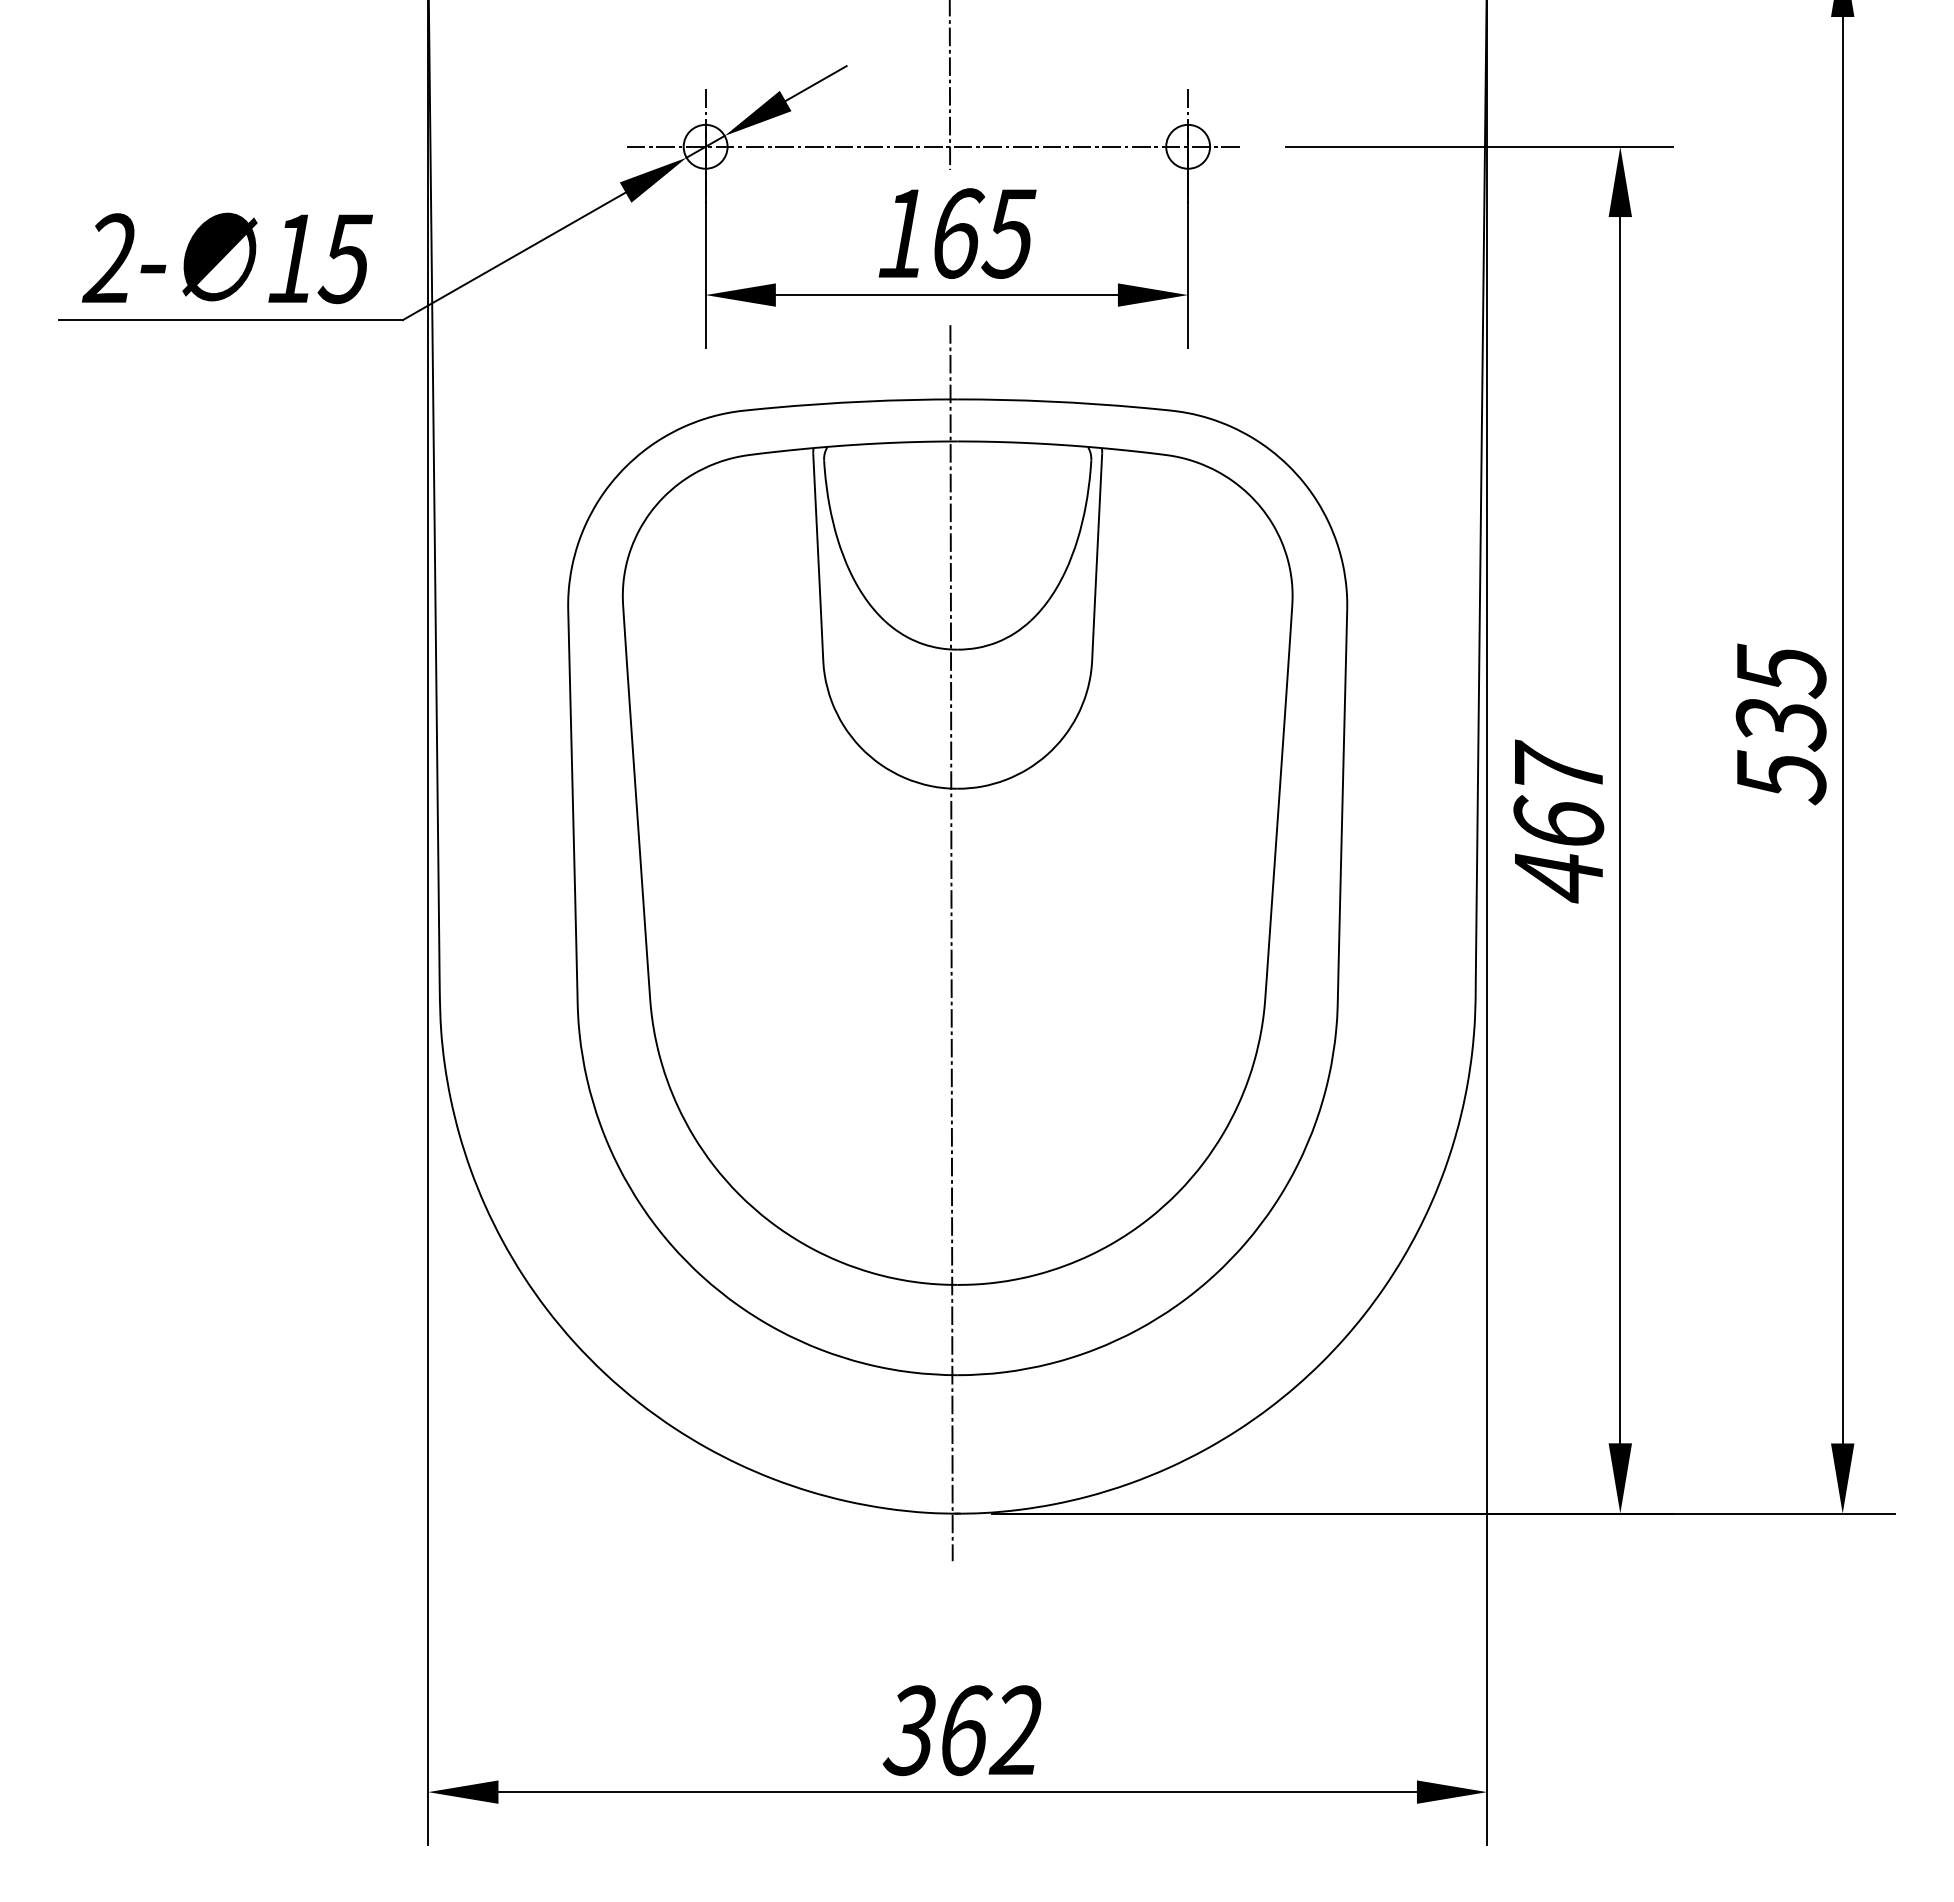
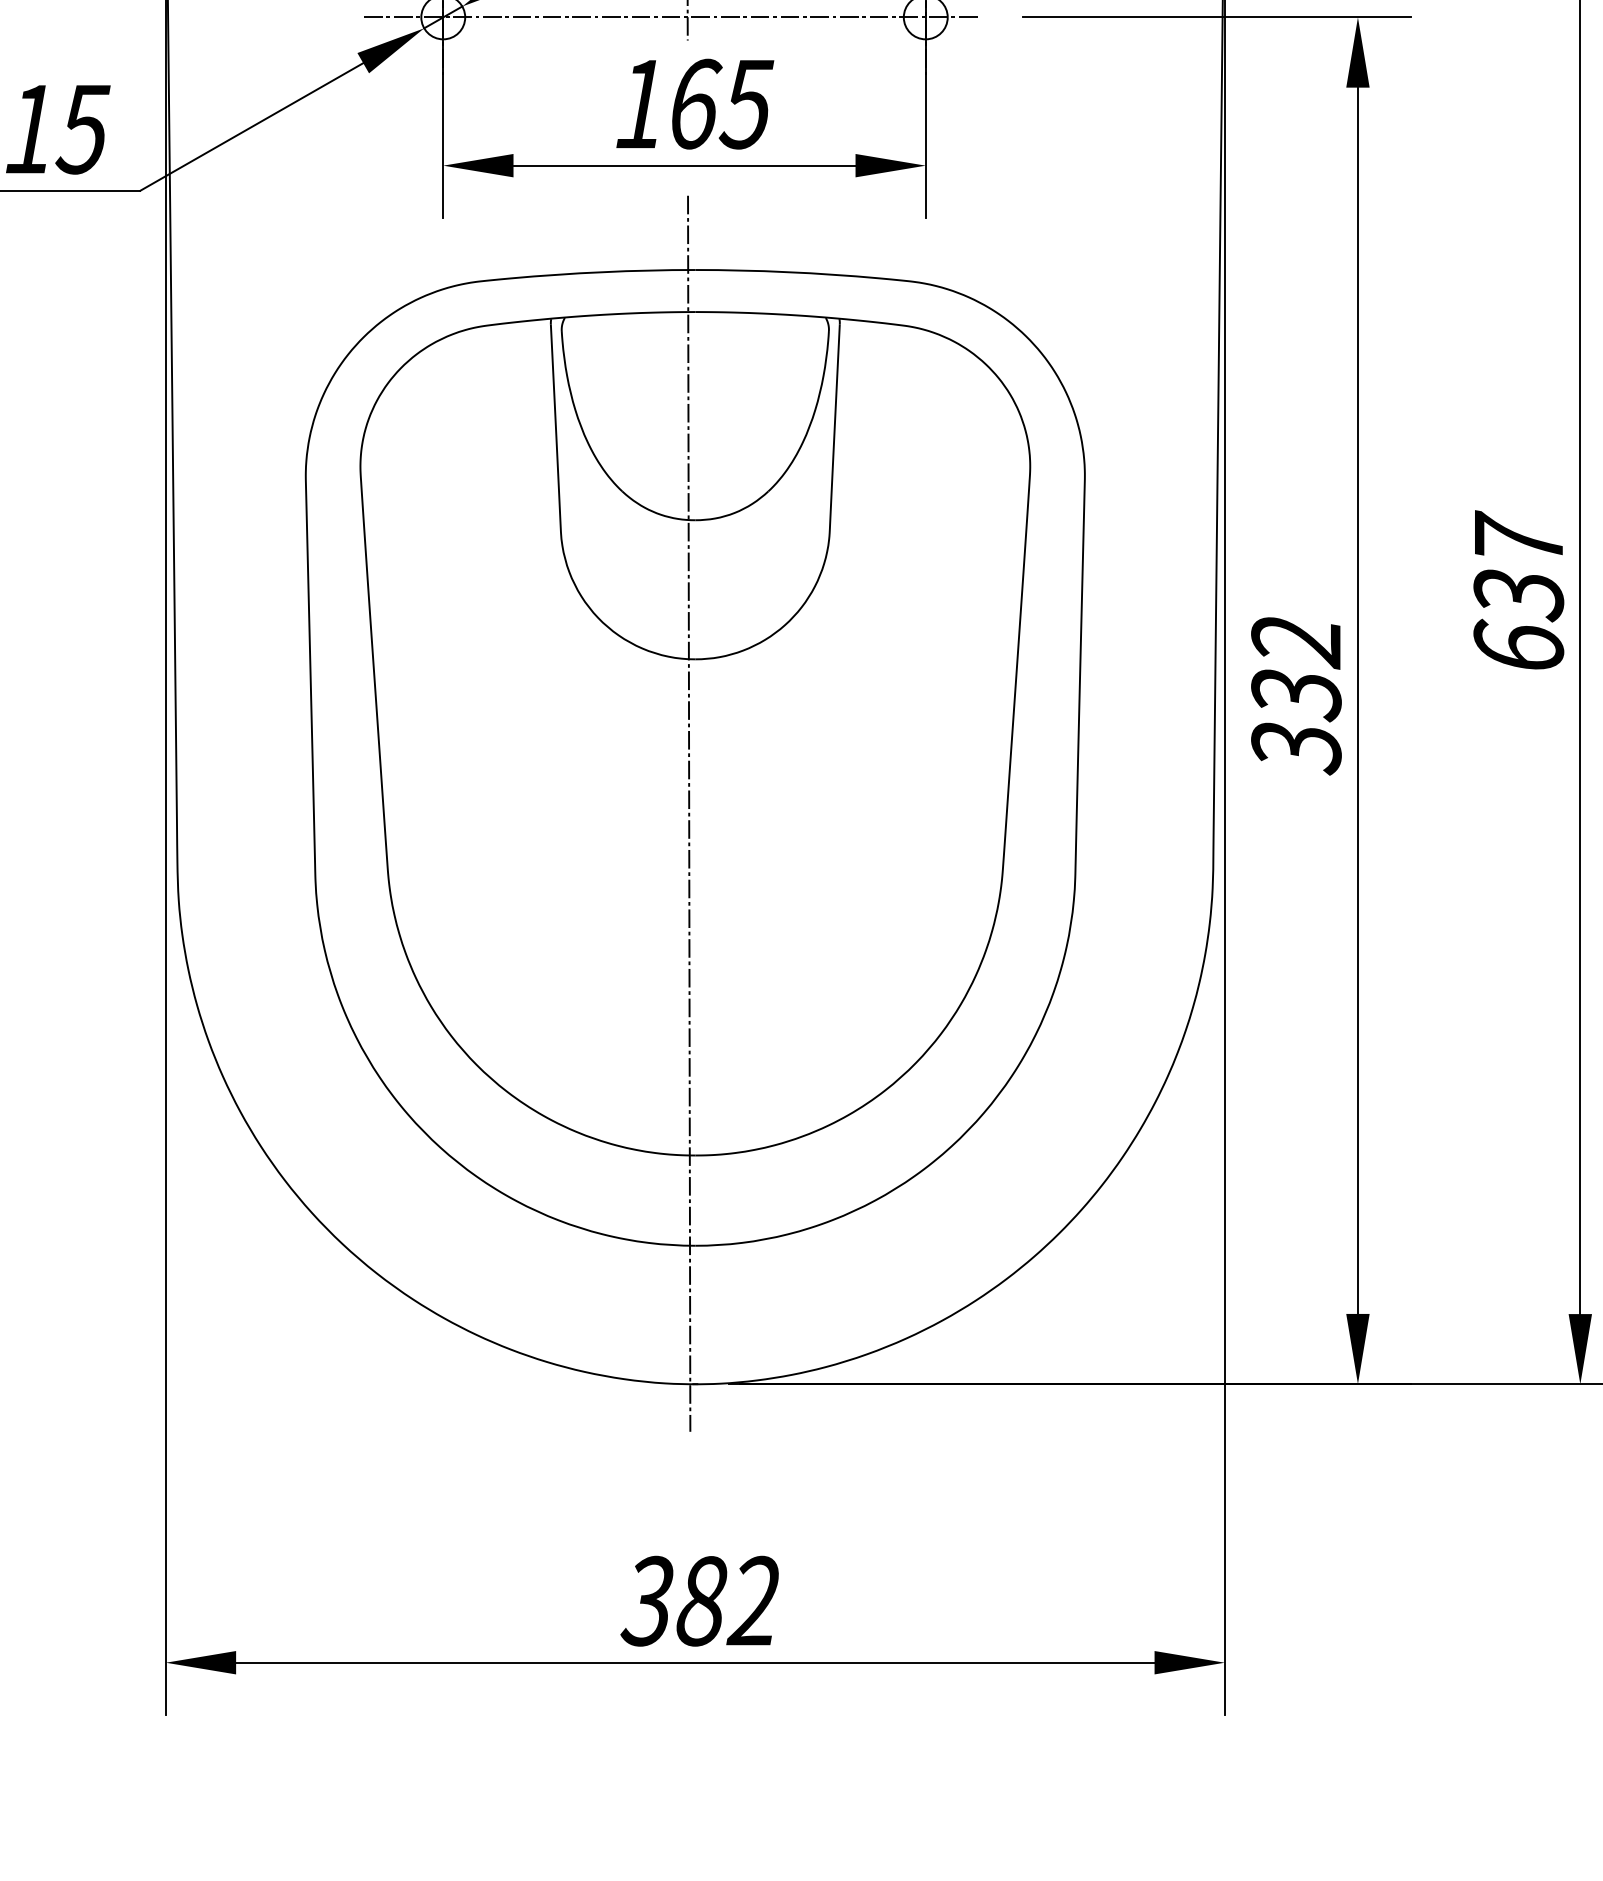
text: (1780, 722) -> (1518, 593), 535 -> 637
text: (1558, 822) -> (1296, 693), 467 -> 332
text: (965, 1730) -> (703, 1601), 362 -> 382

